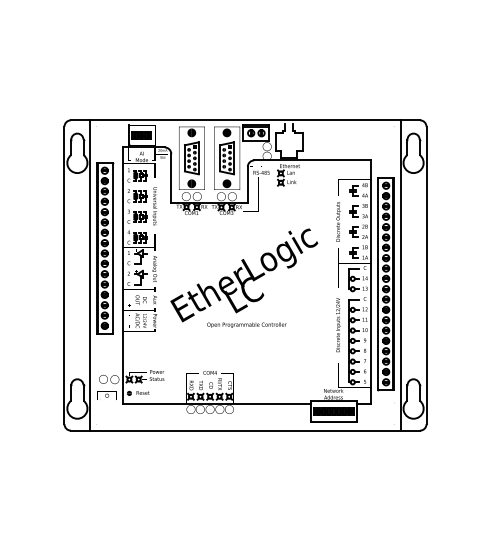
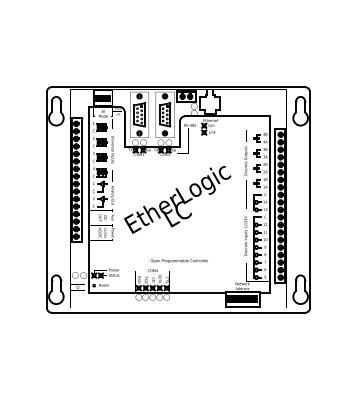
line: (89, 274) -> (65, 199), removed
line: (401, 274) -> (291, 199), removed
text: (245, 324) -> (178, 260), moved

